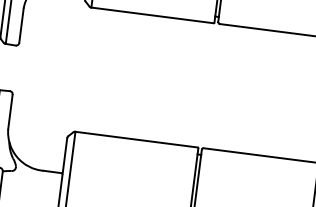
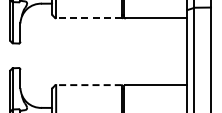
line: (151, 15) -> (88, 18), solid -> dashed
line: (135, 140) -> (88, 85), solid -> dashed

